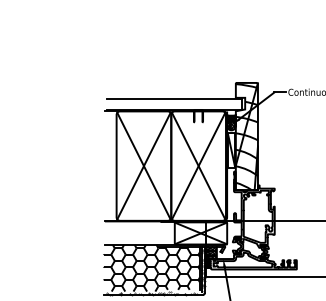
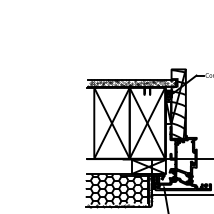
hatch: (174, 104) -> (131, 83), added

